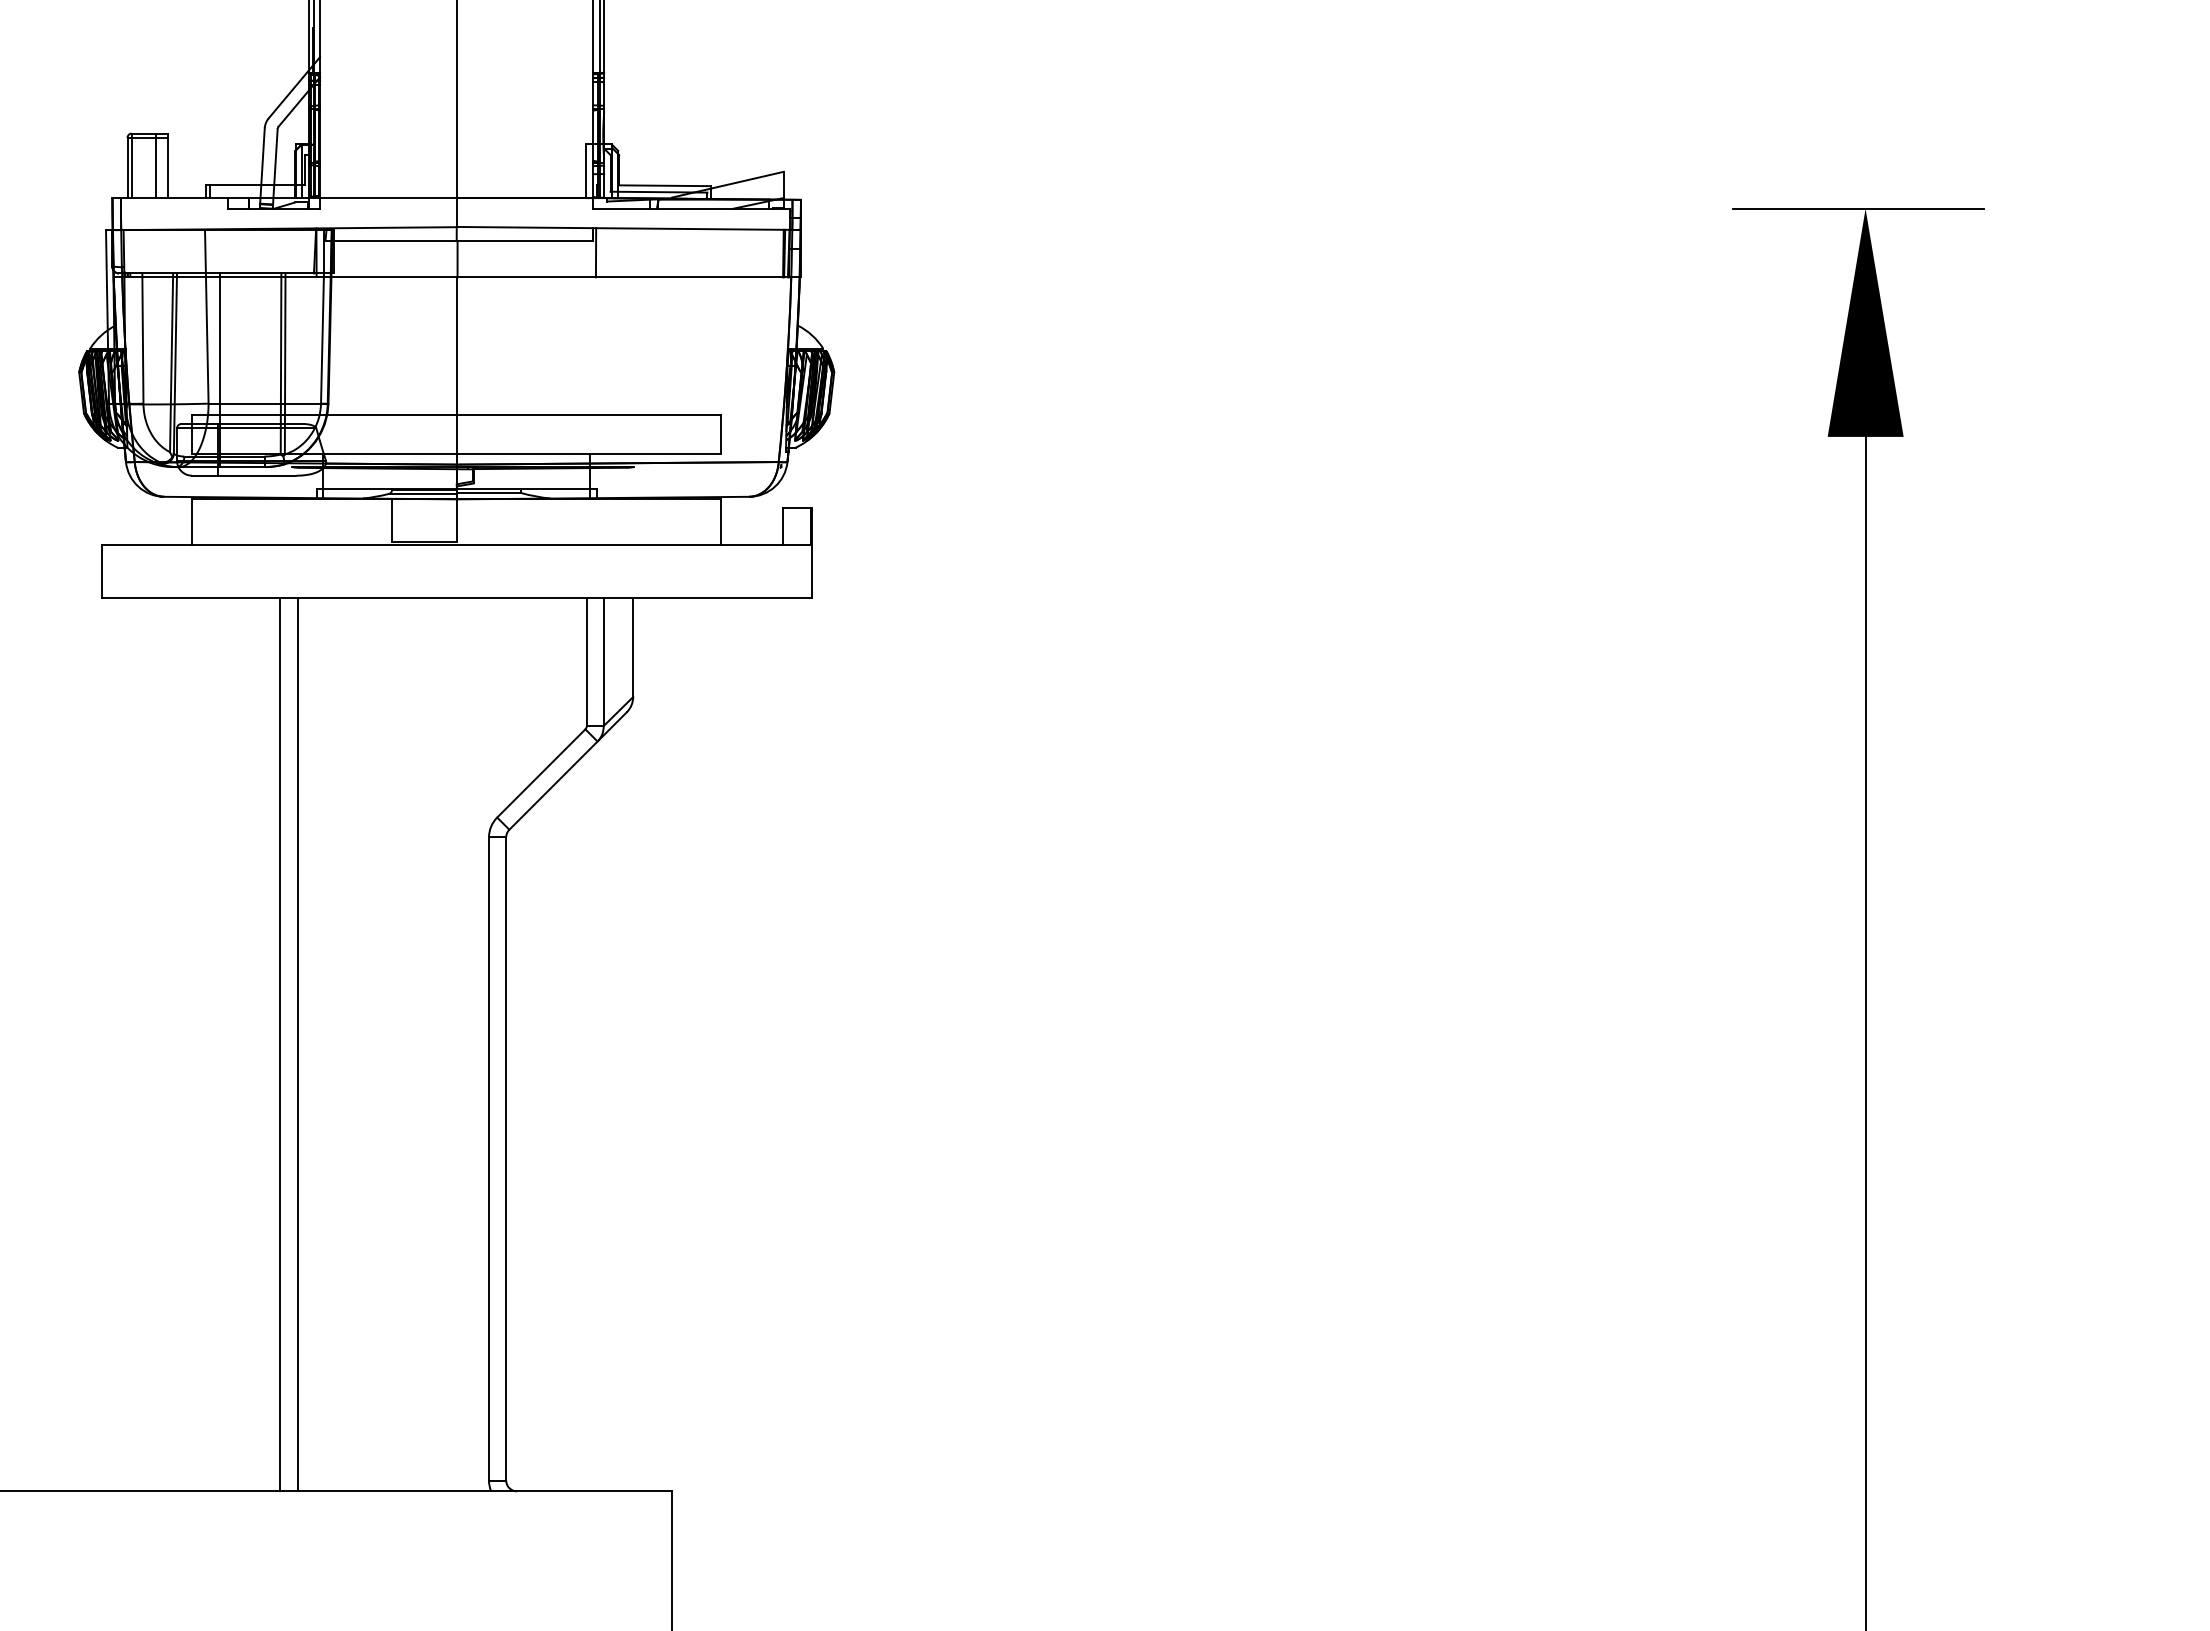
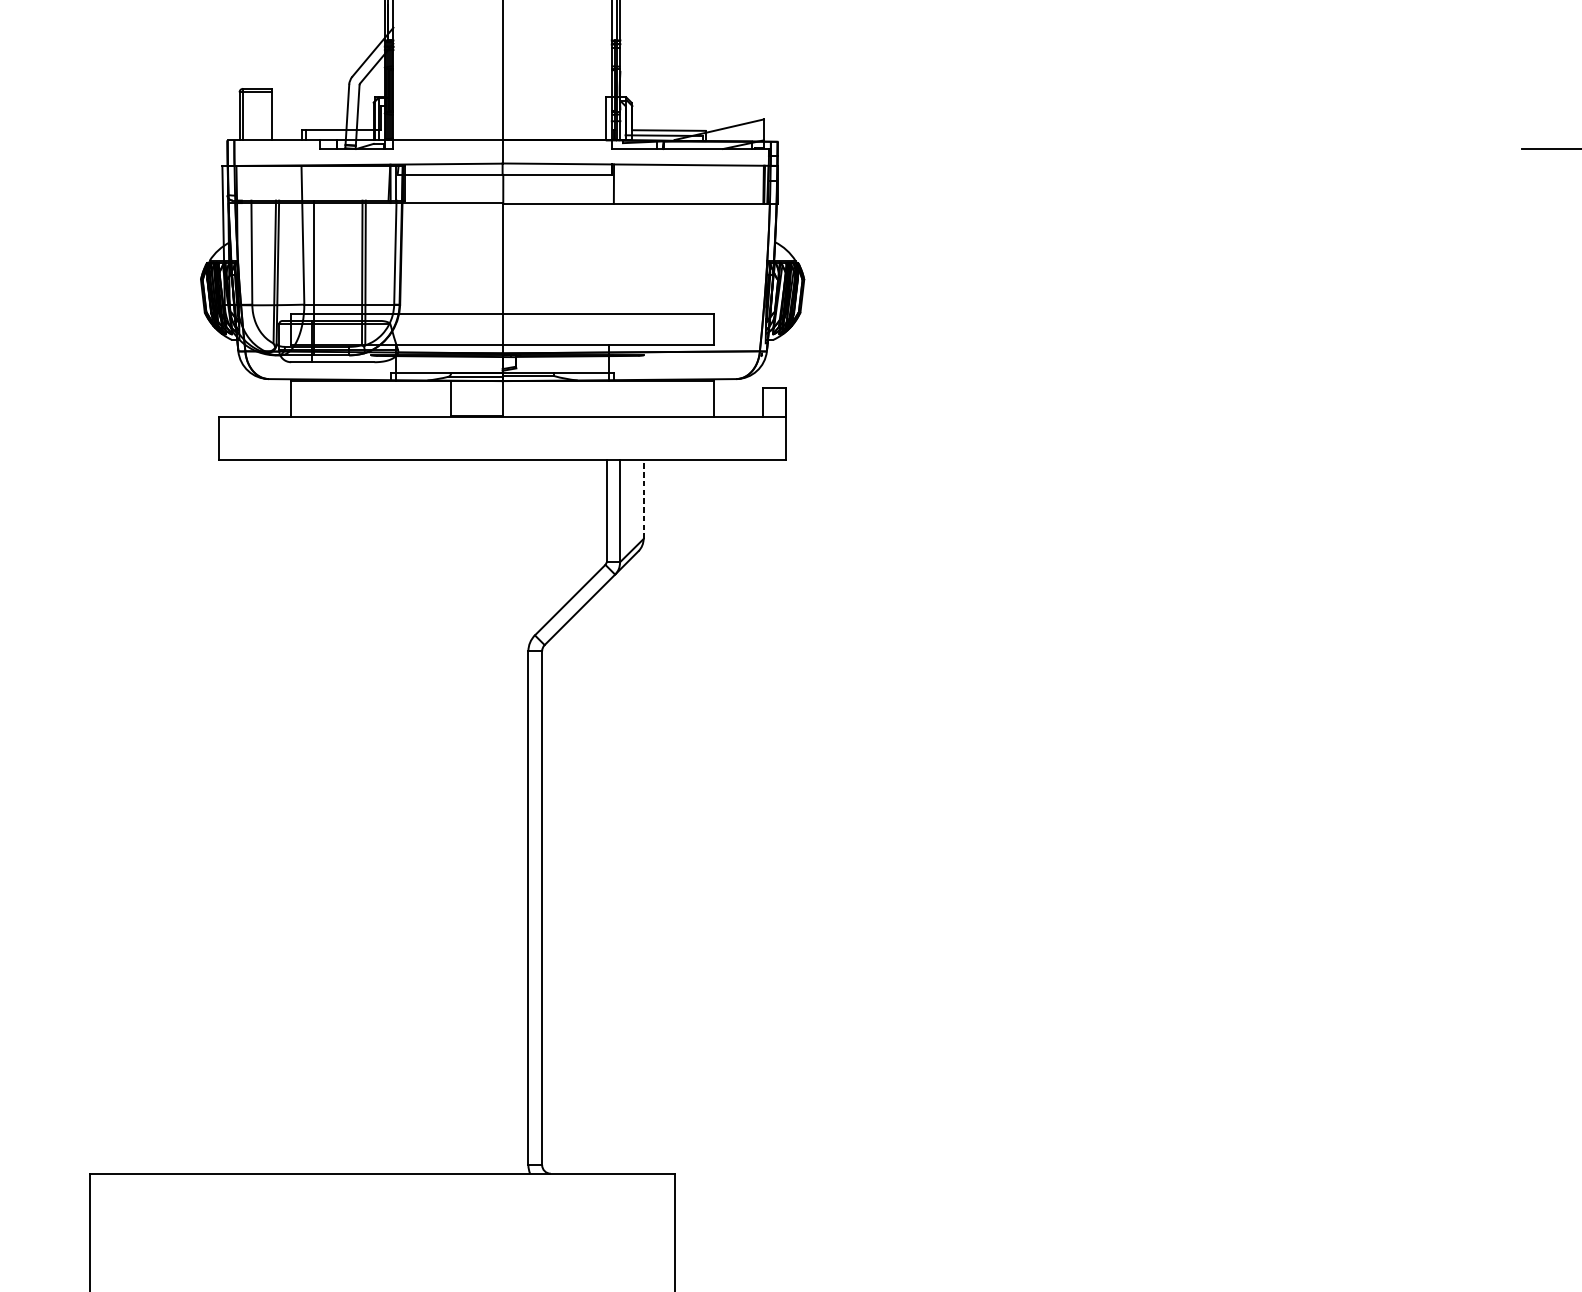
line: (155, 165) -> (261, 114), removed
line: (633, 647) -> (643, 499), solid -> dashed
line: (280, 1044) -> (361, 816), removed
line: (297, 1044) -> (375, 816), removed

